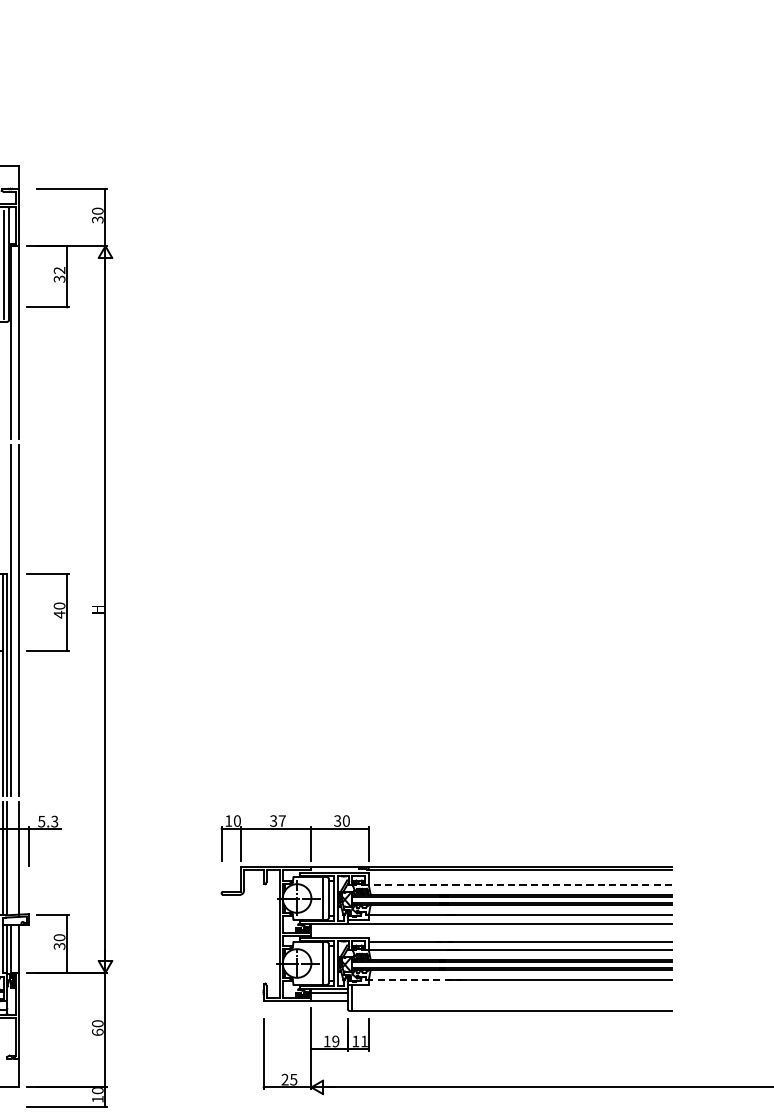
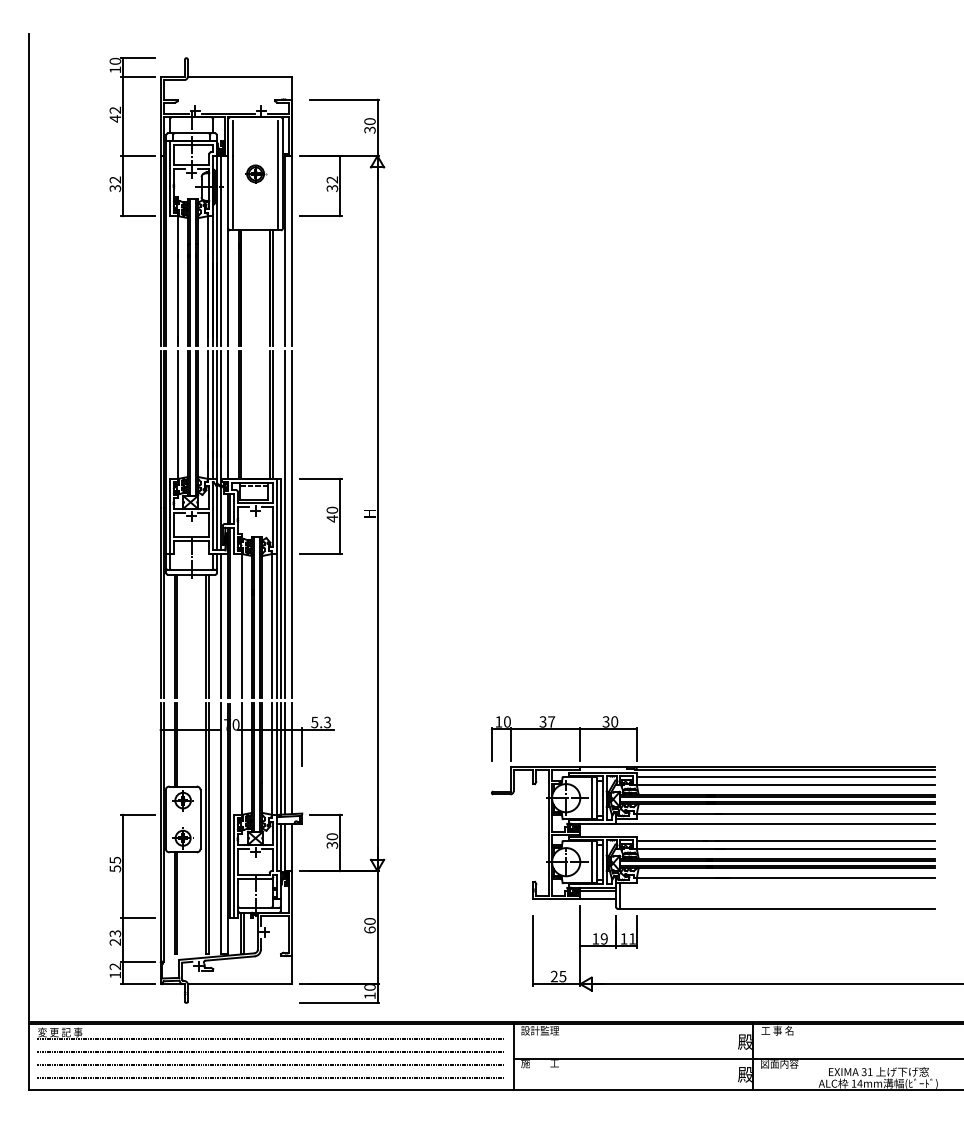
line: (10, 858) -> (284, 758), added
line: (519, 876) -> (785, 776), added
line: (519, 885) -> (785, 785), dashed -> solid
line: (415, 980) -> (682, 878), dashed -> solid

